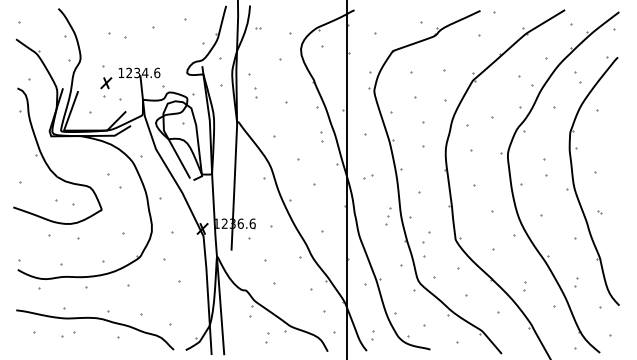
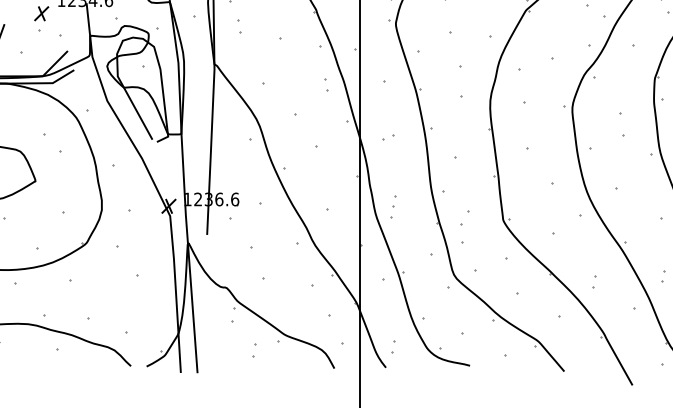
part: (388, 216) -> (393, 207), moved

